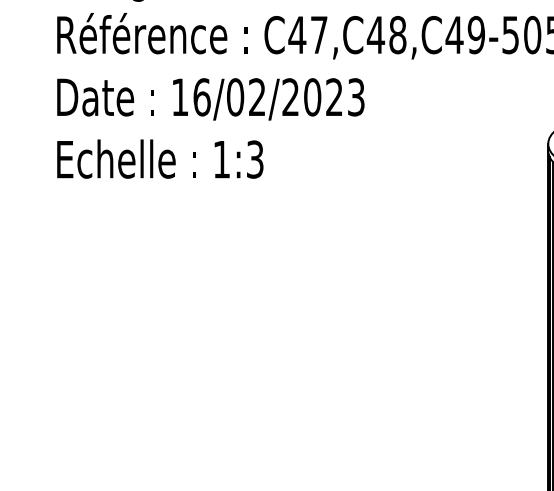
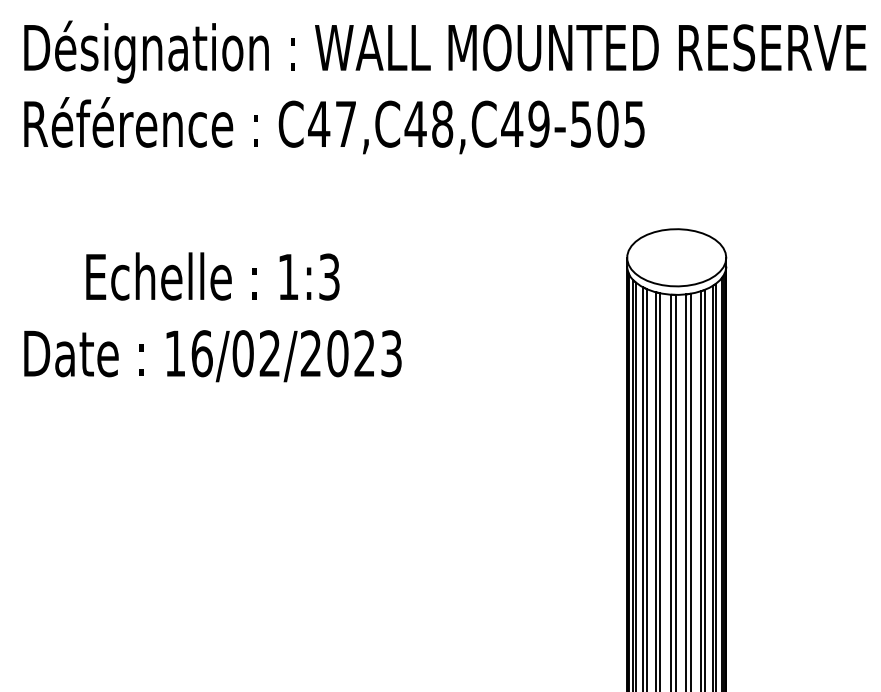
text: (210, 99) -> (212, 356), moved
text: (159, 159) -> (212, 276), moved

